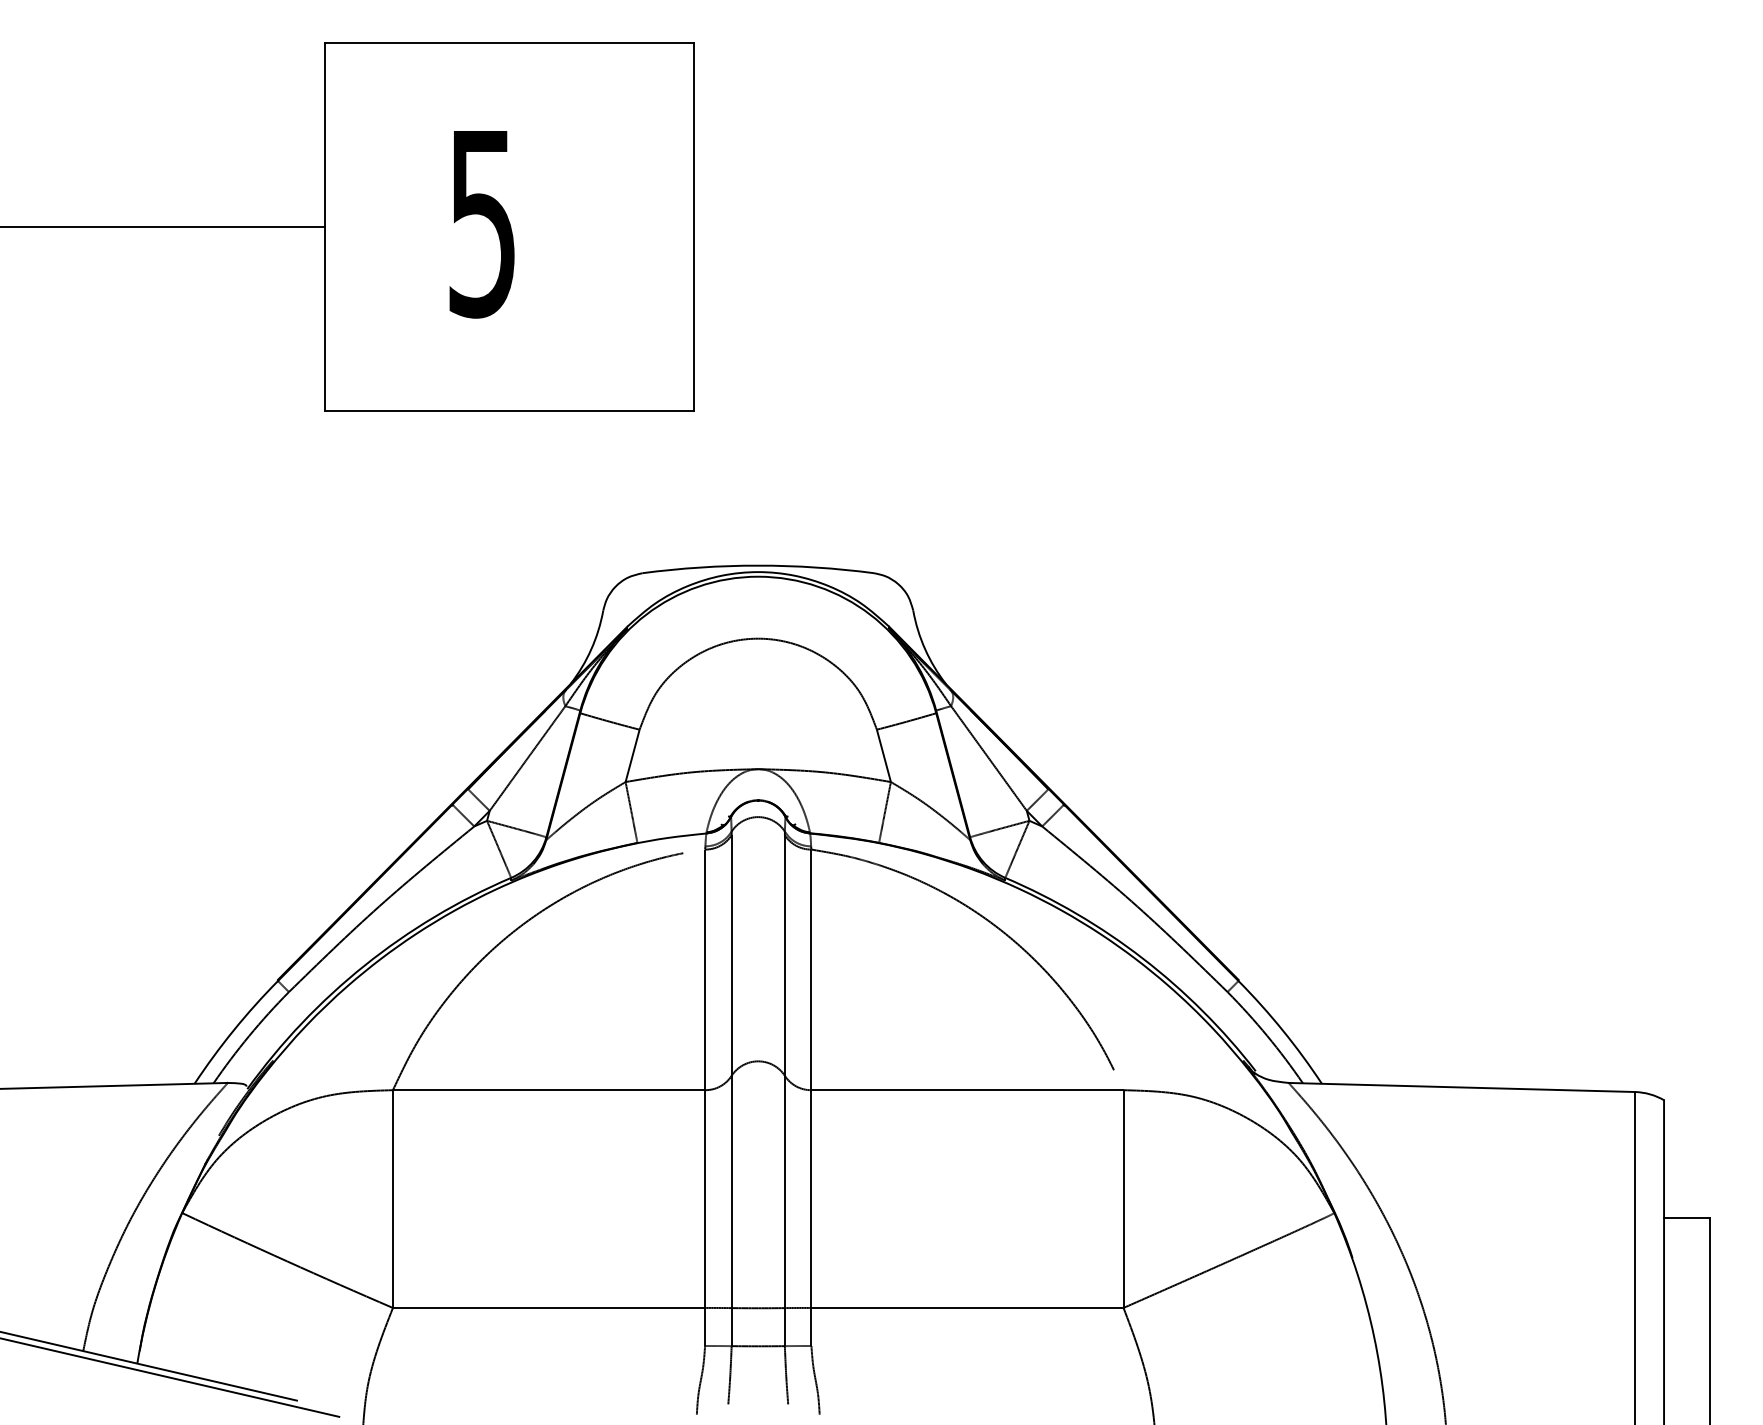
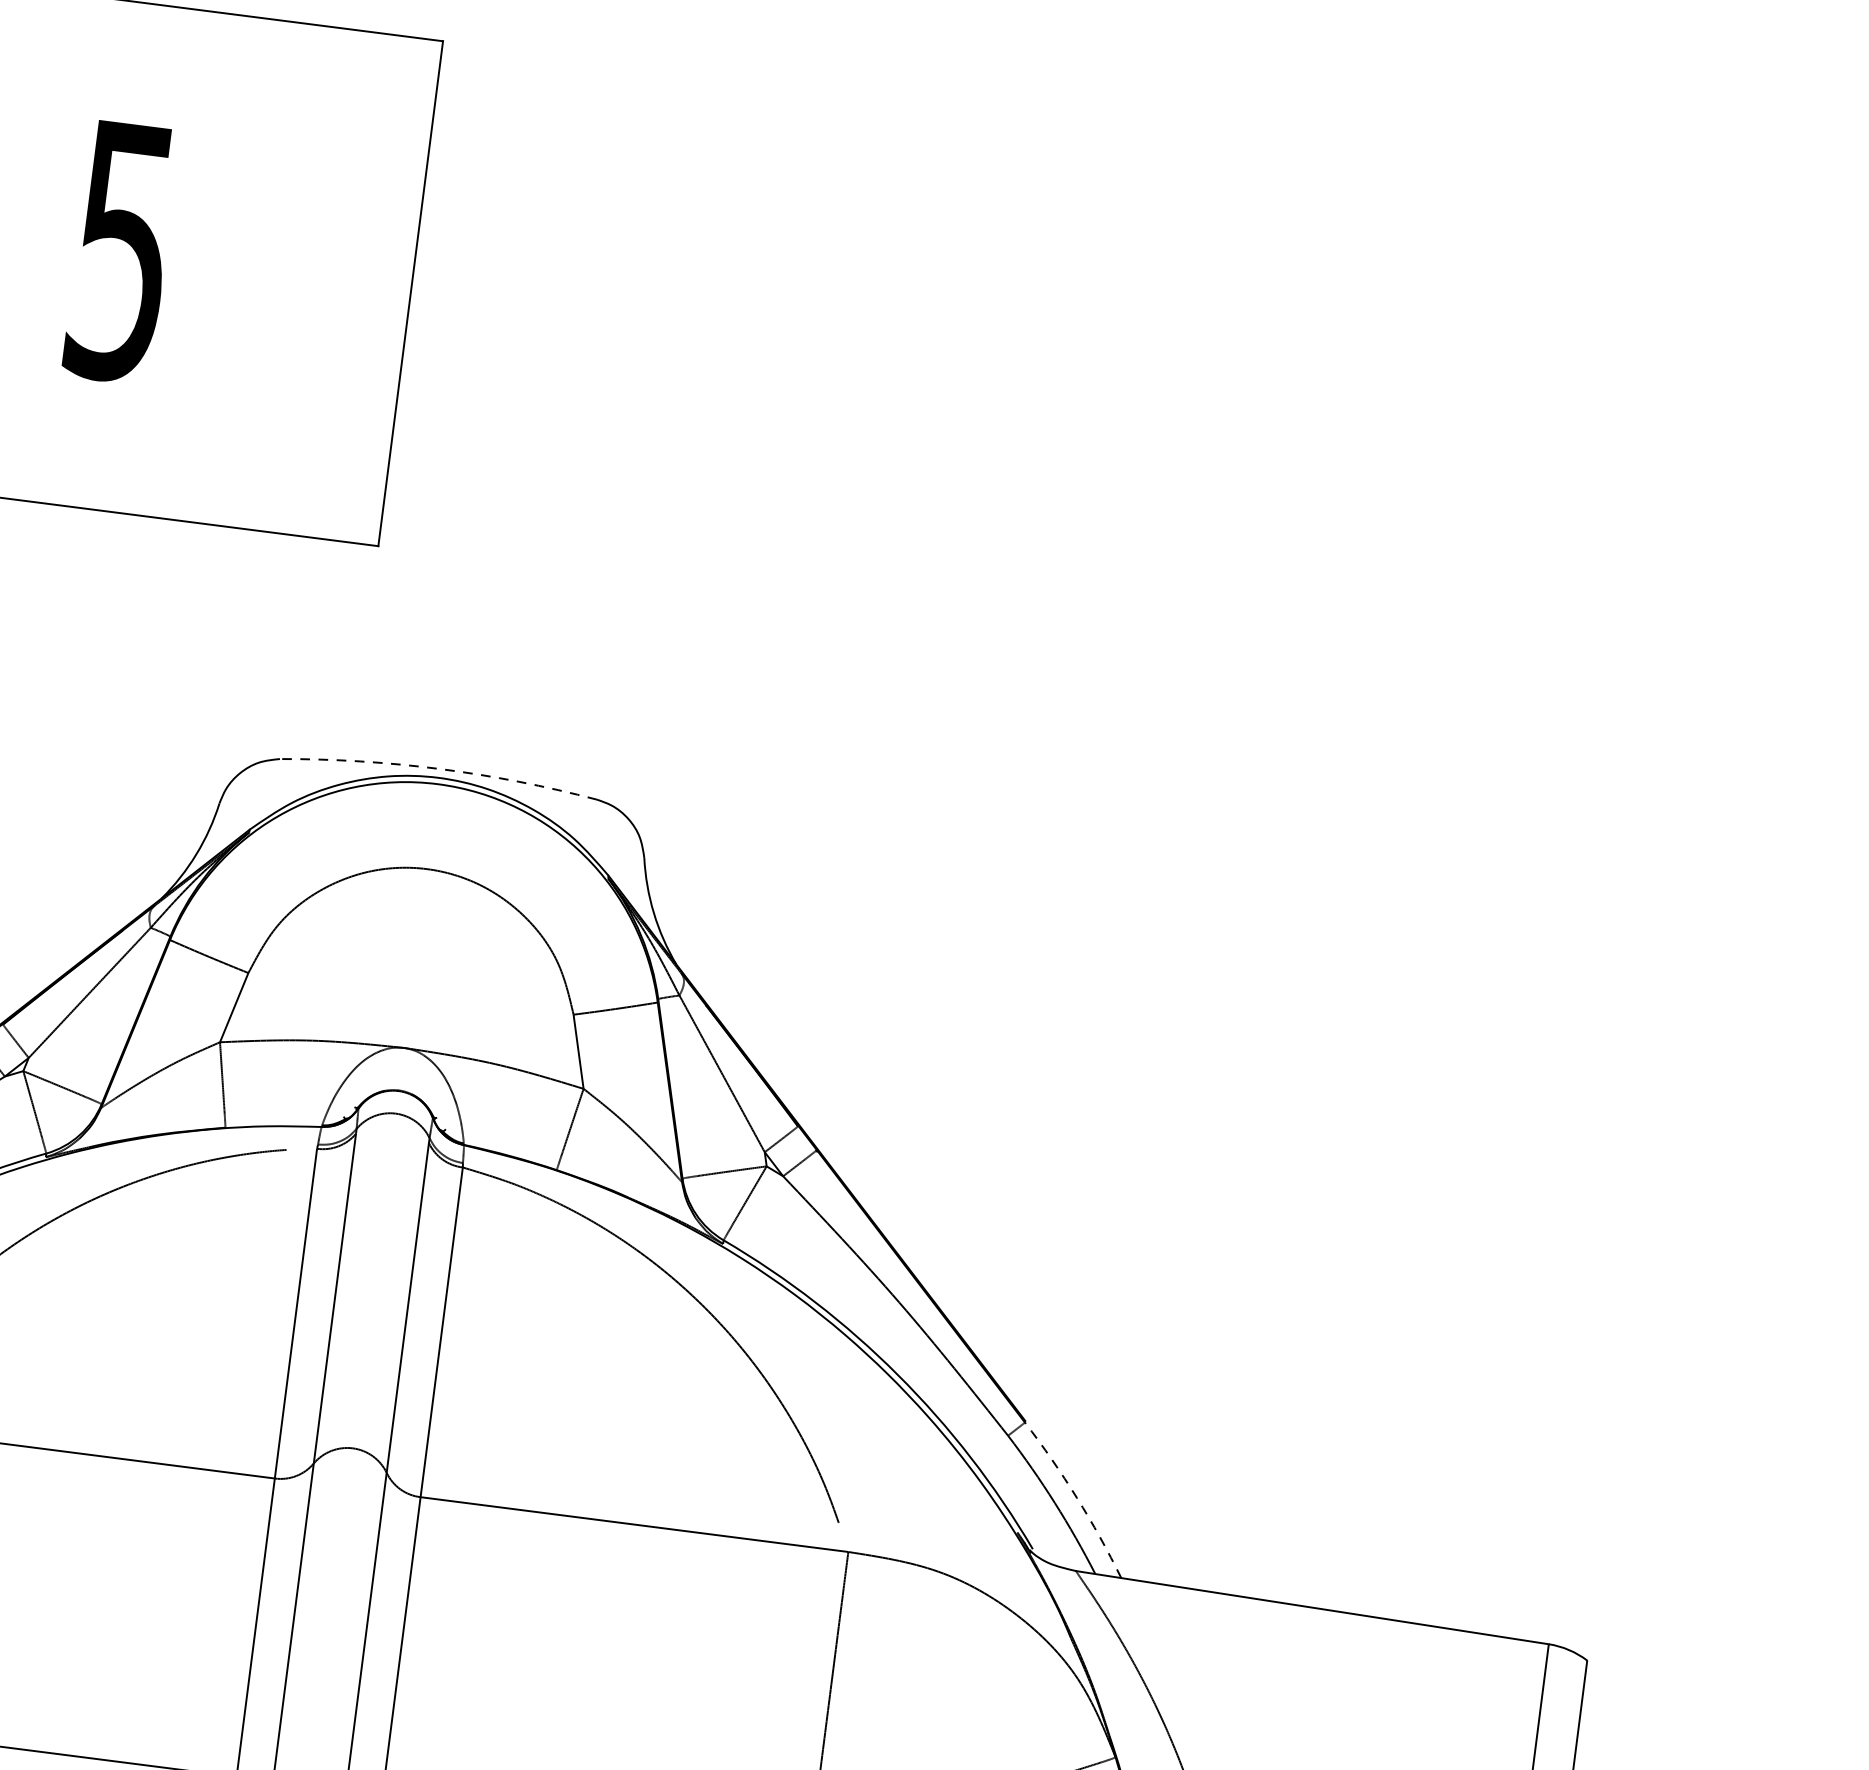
arc: (758, 565) -> (440, 768), solid -> dashed
arc: (1282, 1030) -> (1076, 1498), solid -> dashed

